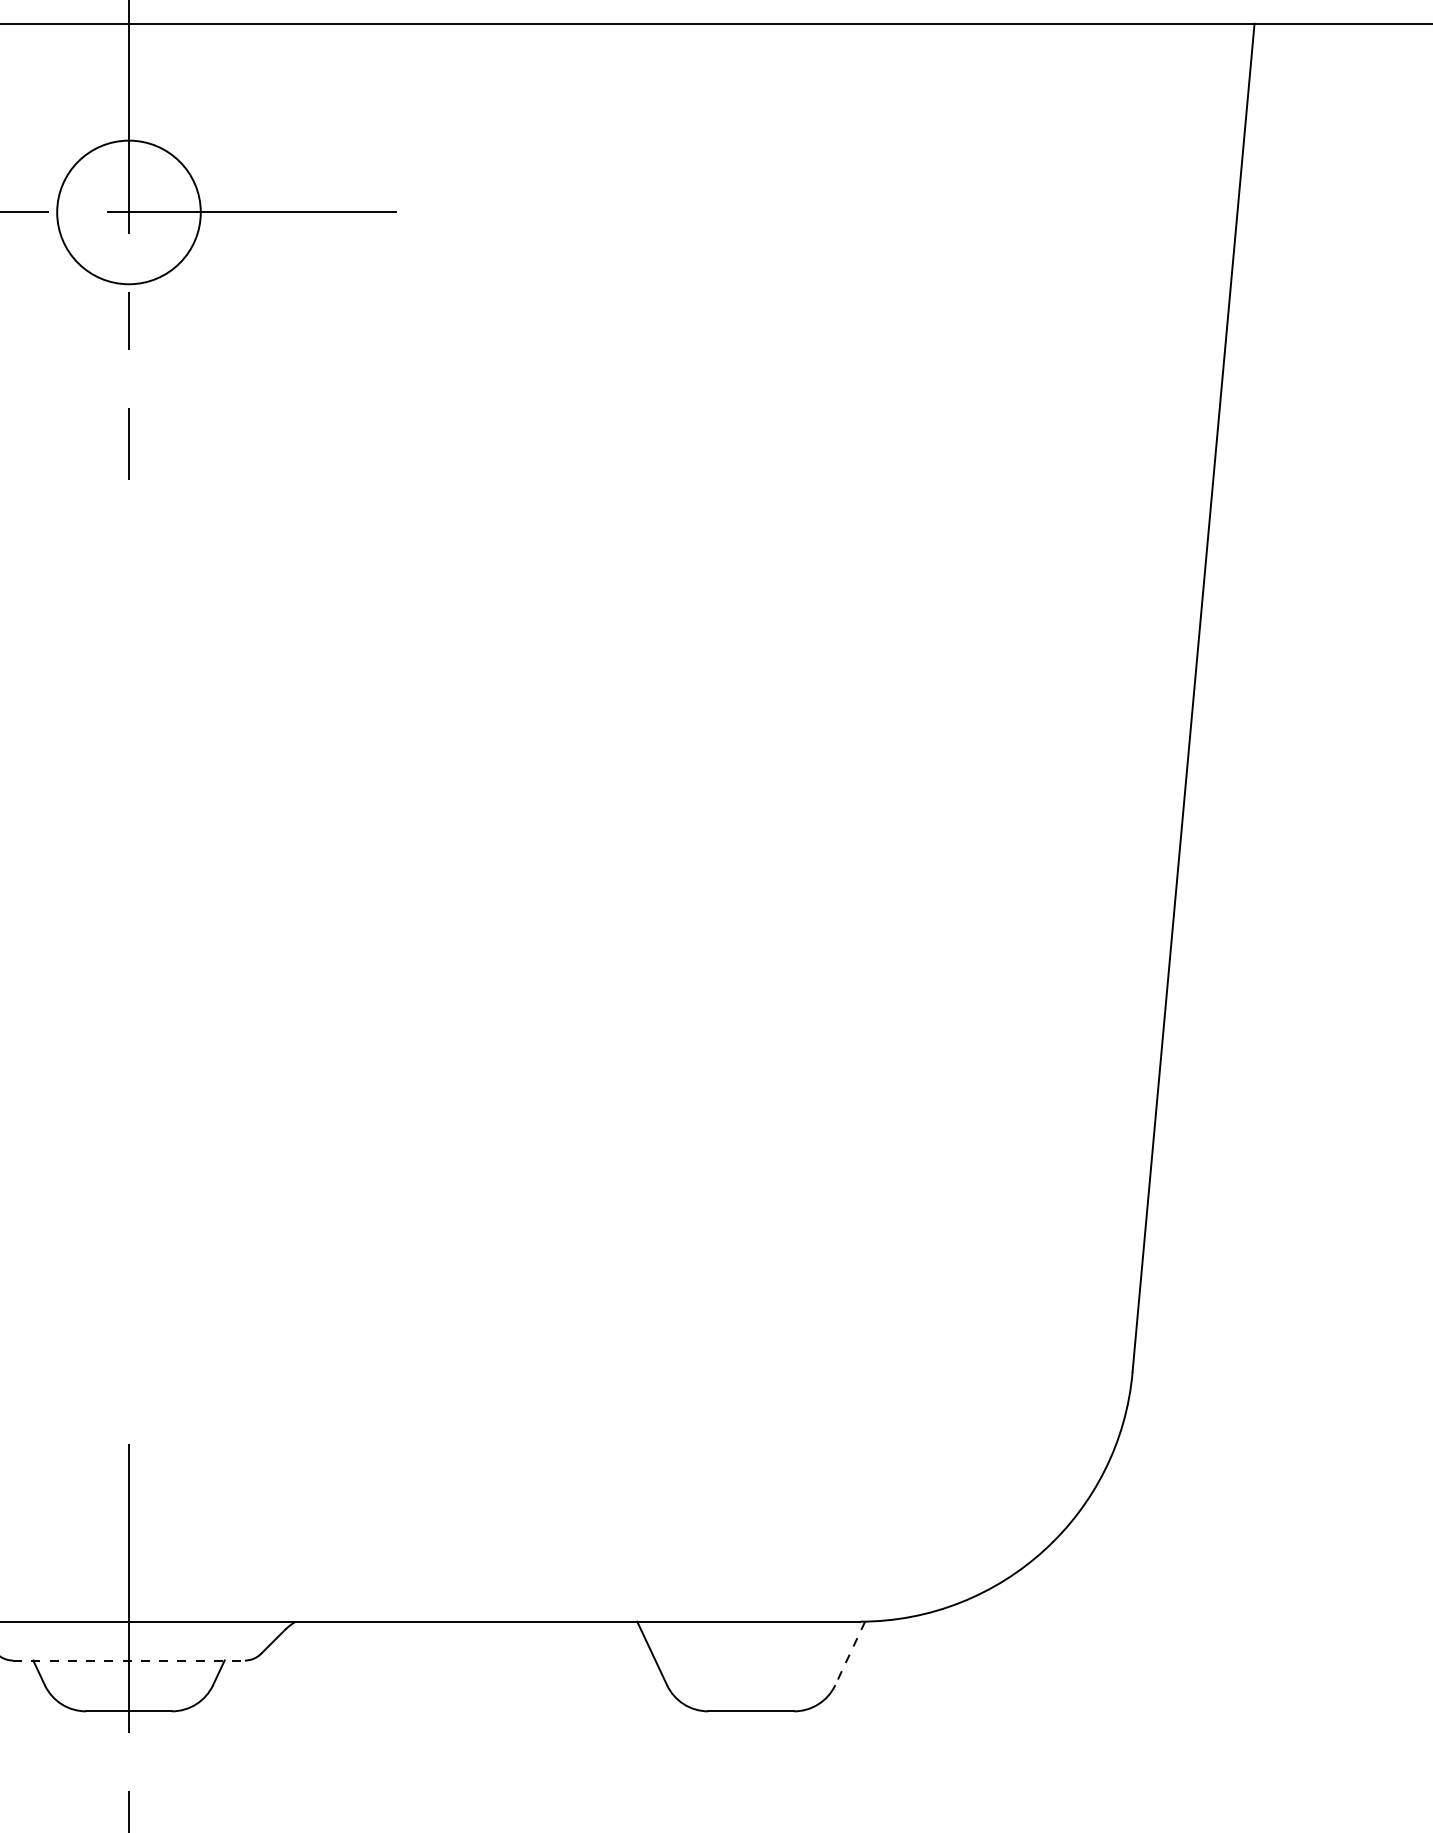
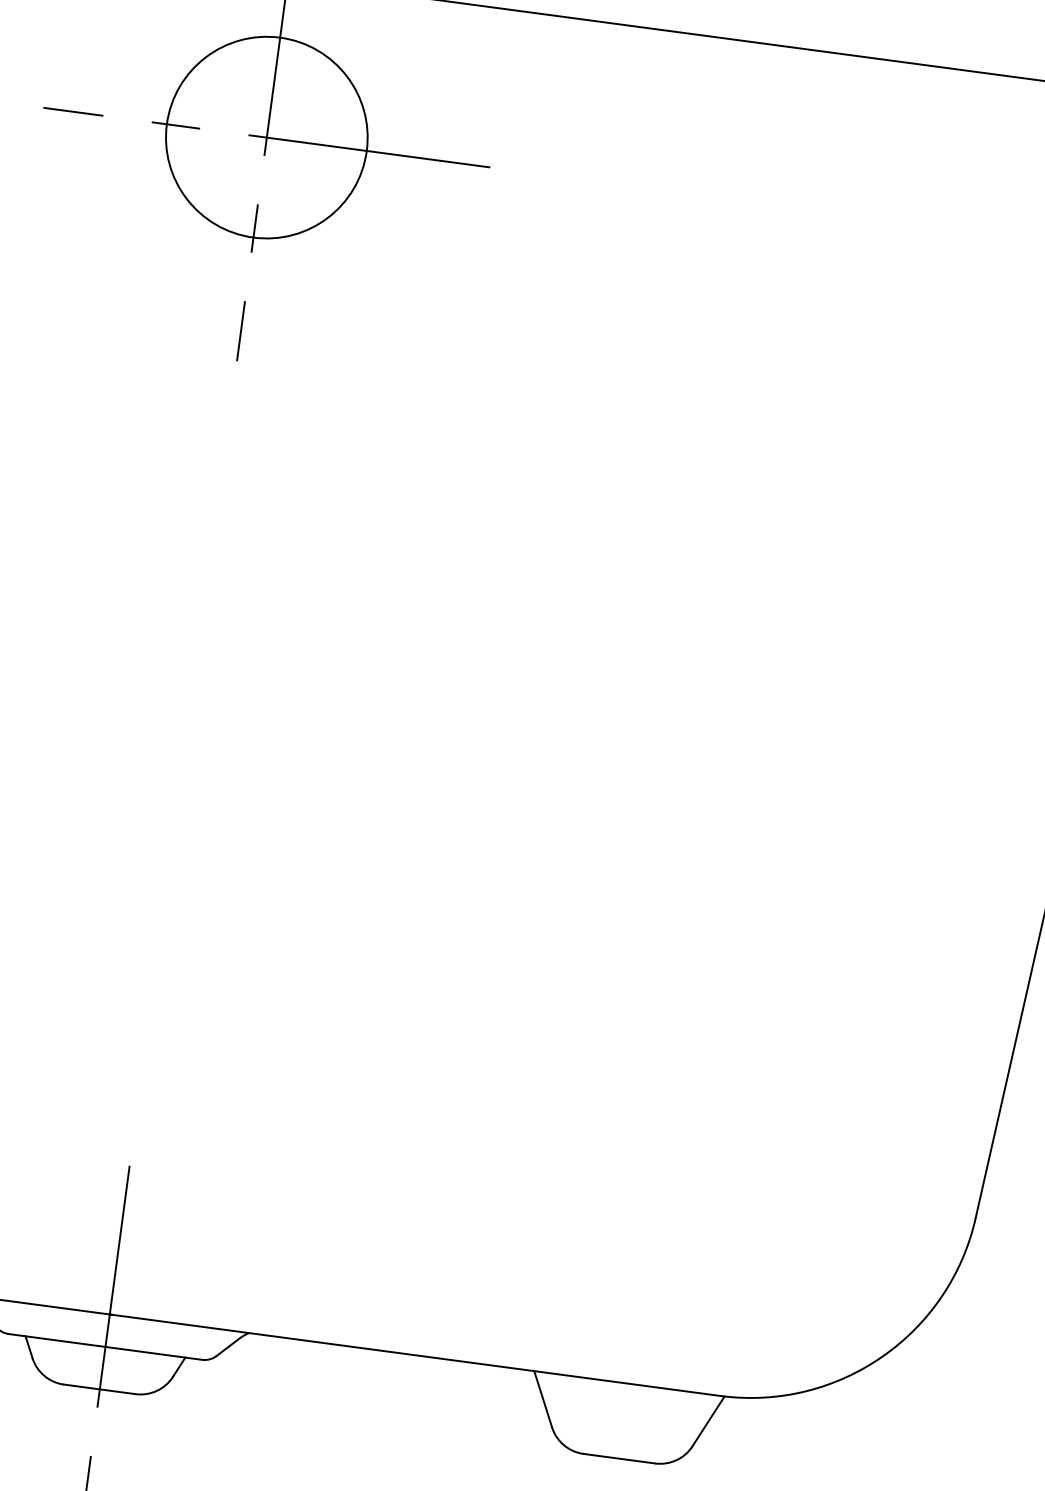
circle: (128, 212) -> (266, 137), size x1.67
line: (850, 1653) -> (708, 1421), dashed -> solid
line: (129, 1660) -> (105, 1346), dashed -> solid

